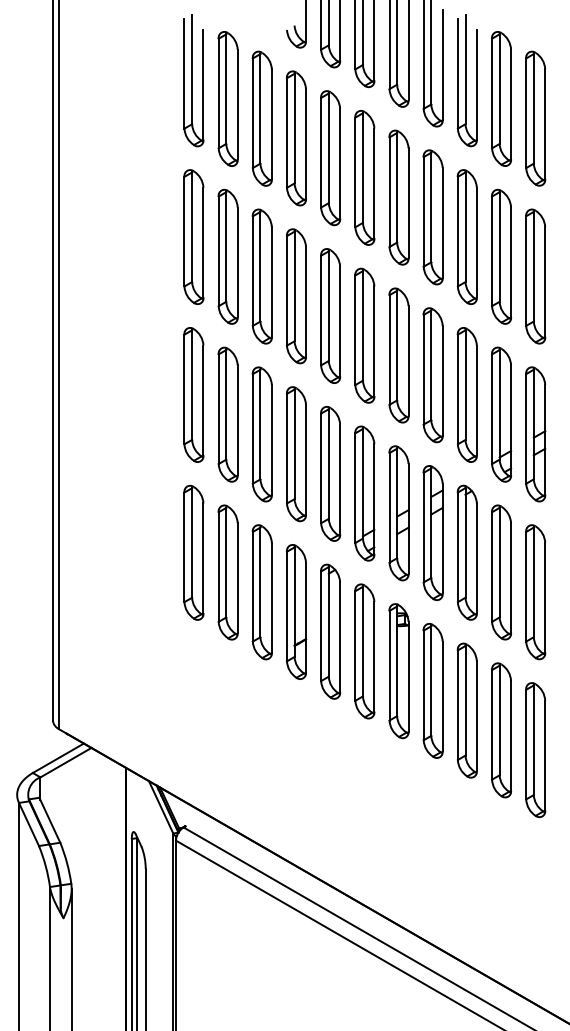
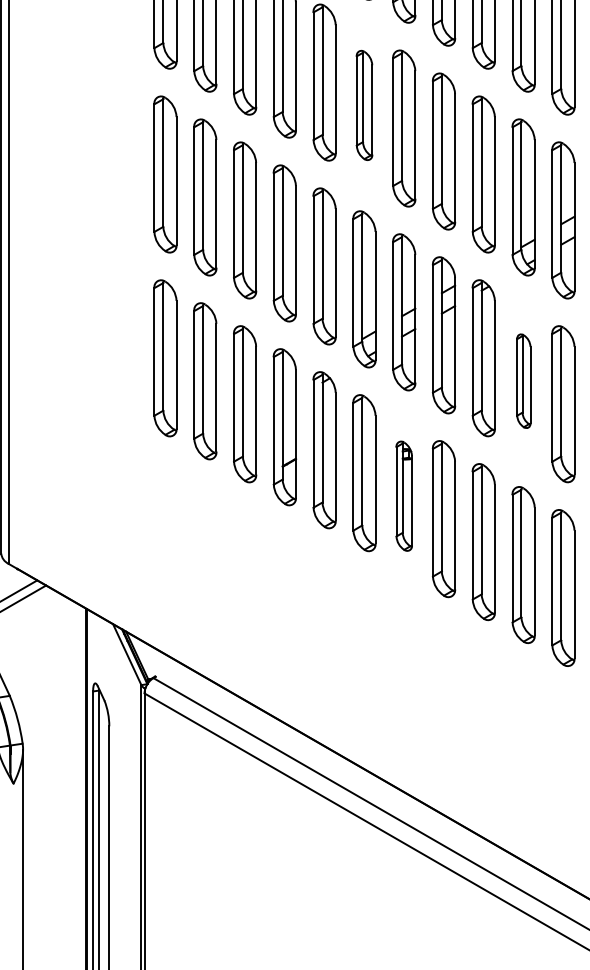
part: (364, 335) -> (364, 105), size x0.7
part: (501, 572) -> (523, 381), size x0.6
part: (398, 671) -> (403, 496), size x0.7

